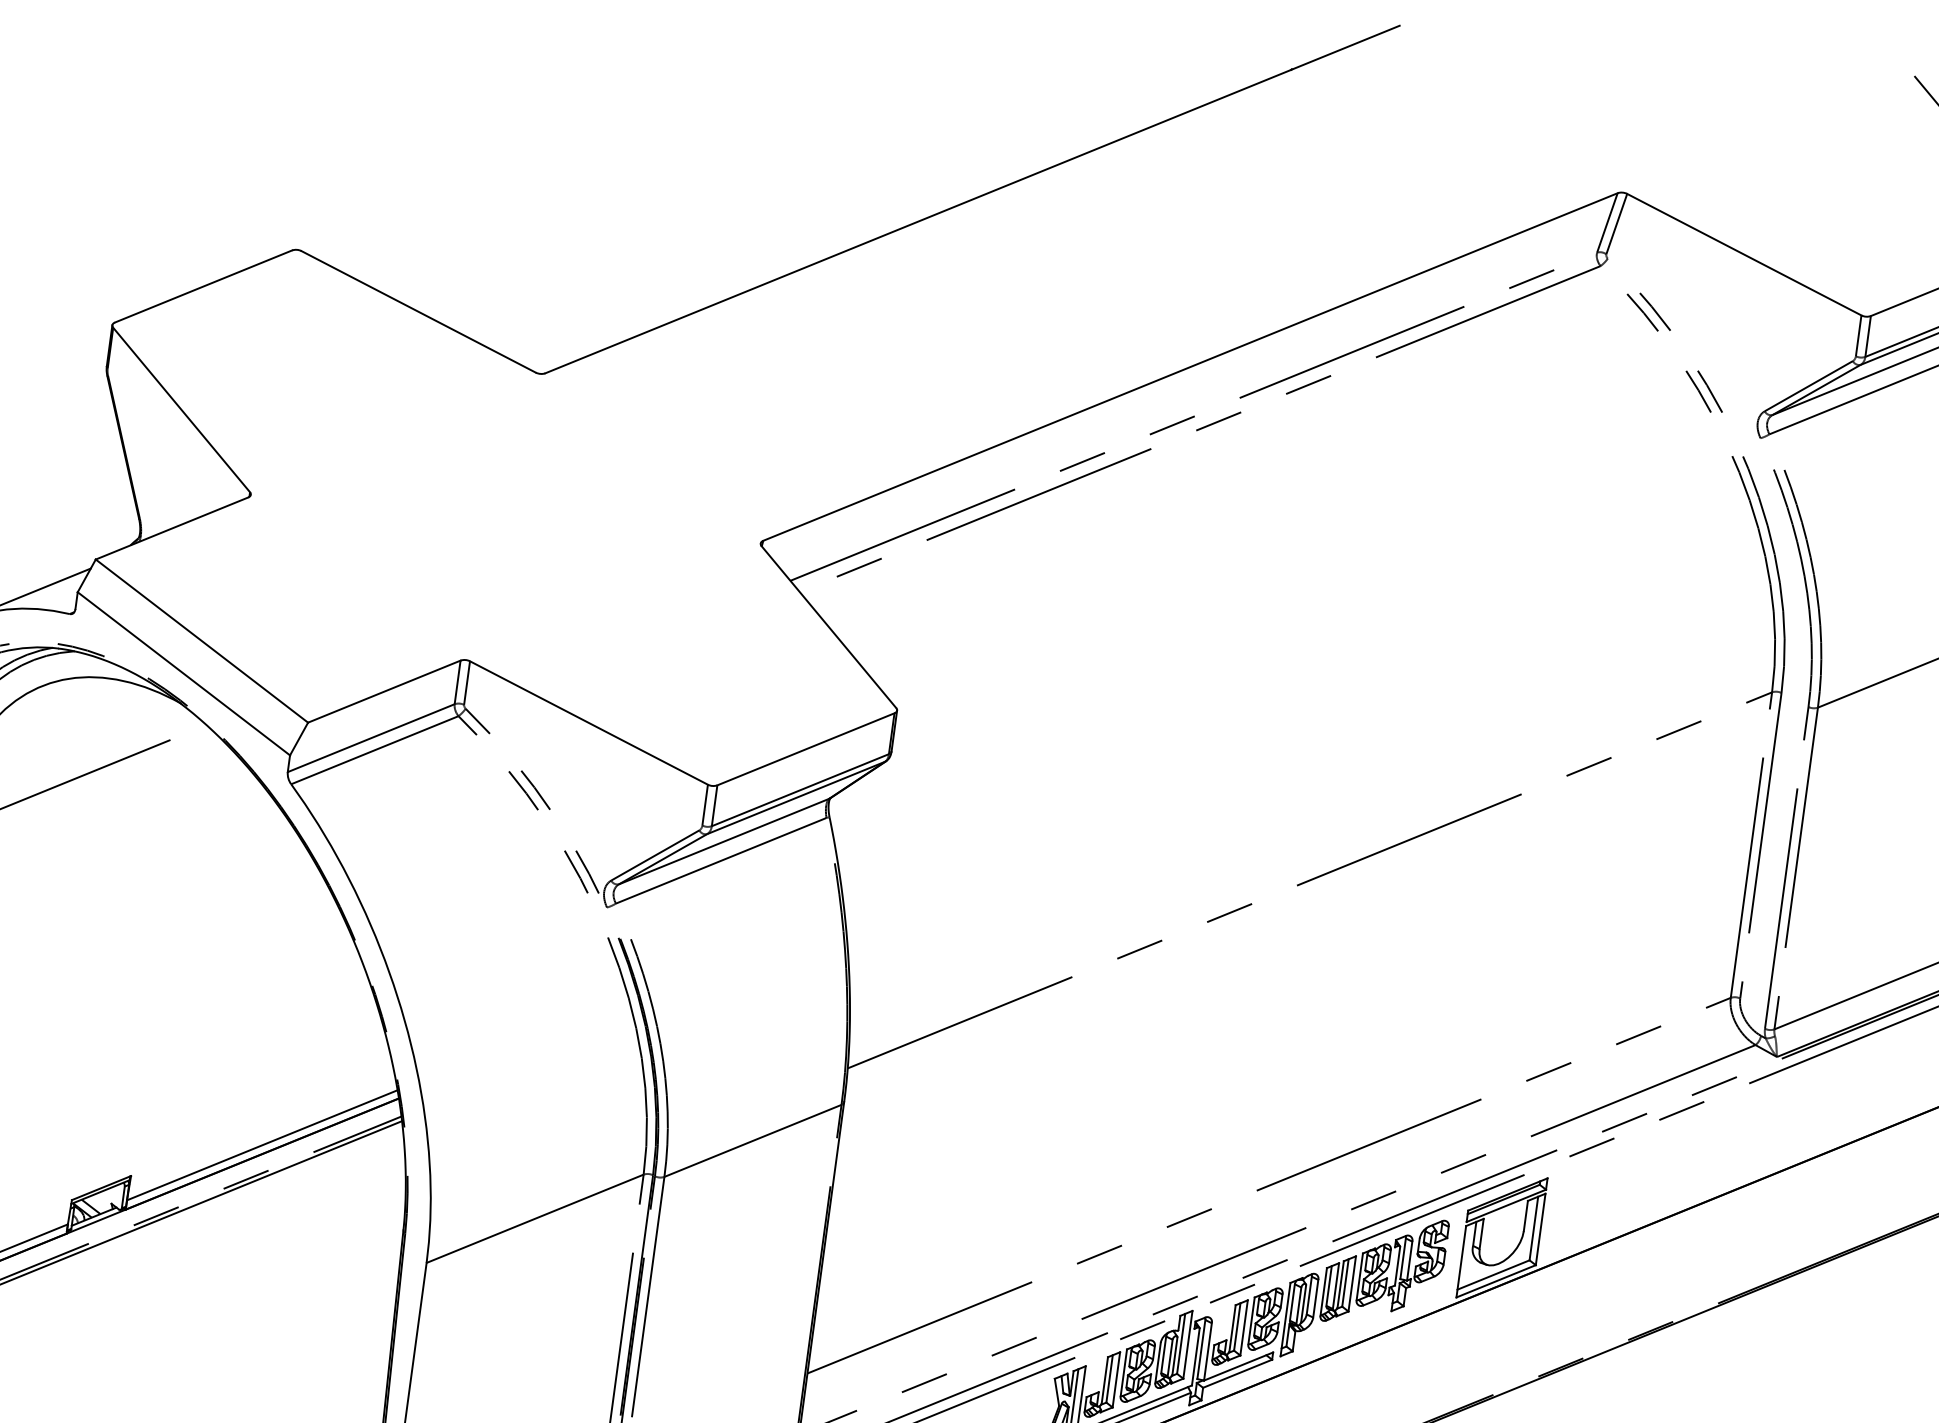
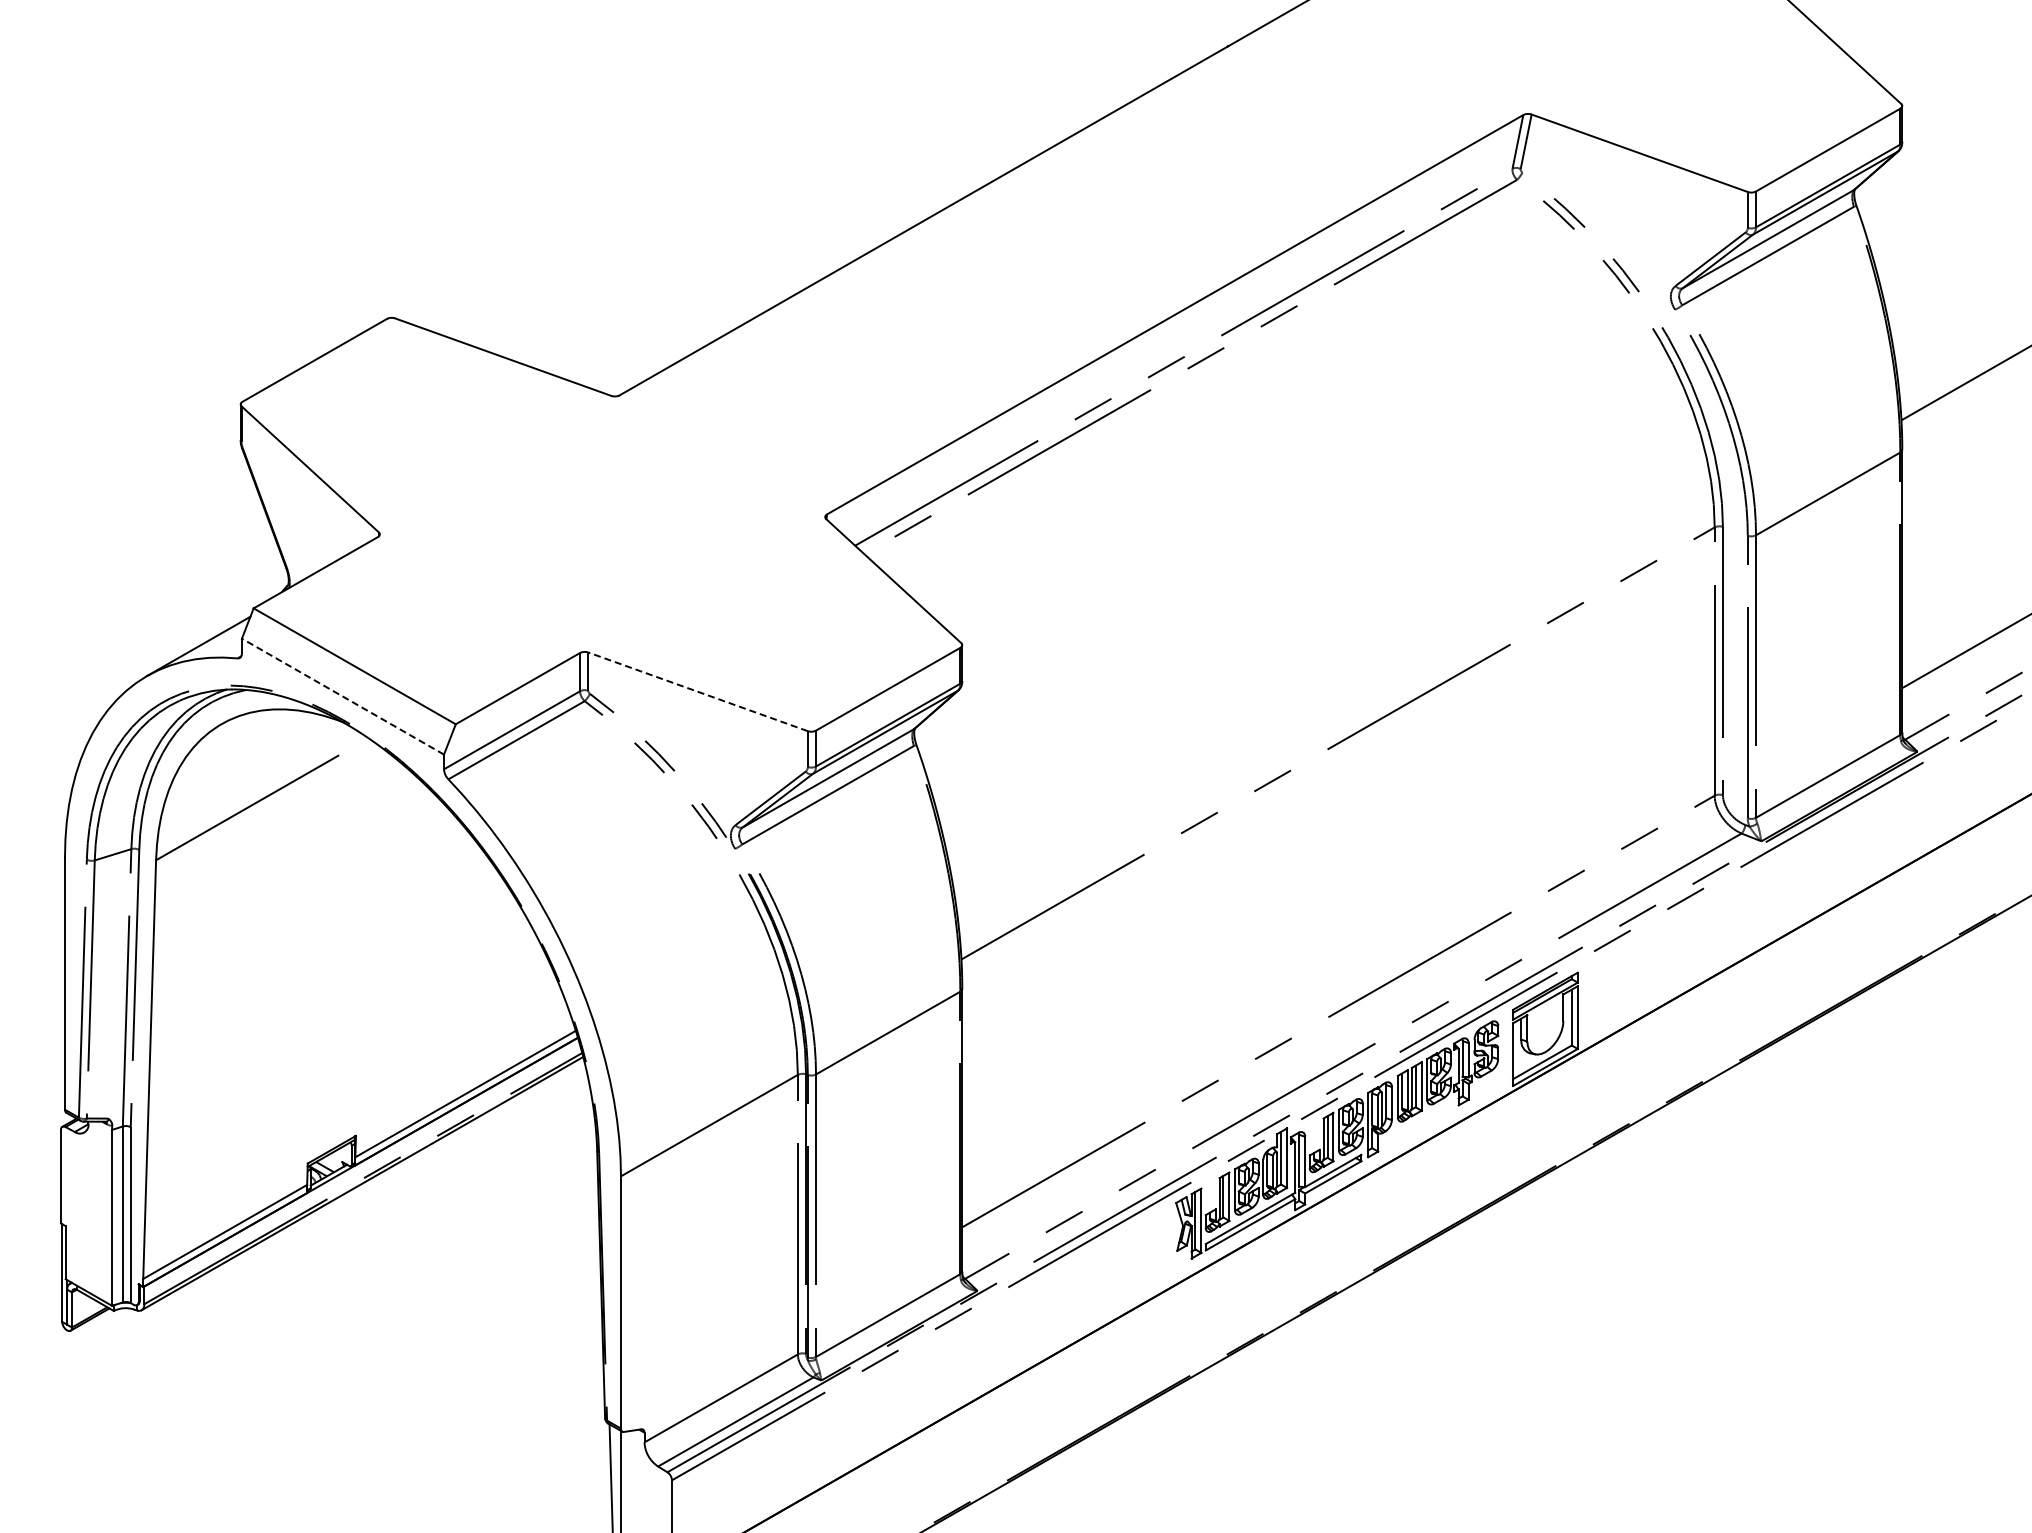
line: (183, 673) -> (342, 696), solid -> dashed
line: (589, 722) -> (698, 691), solid -> dashed

